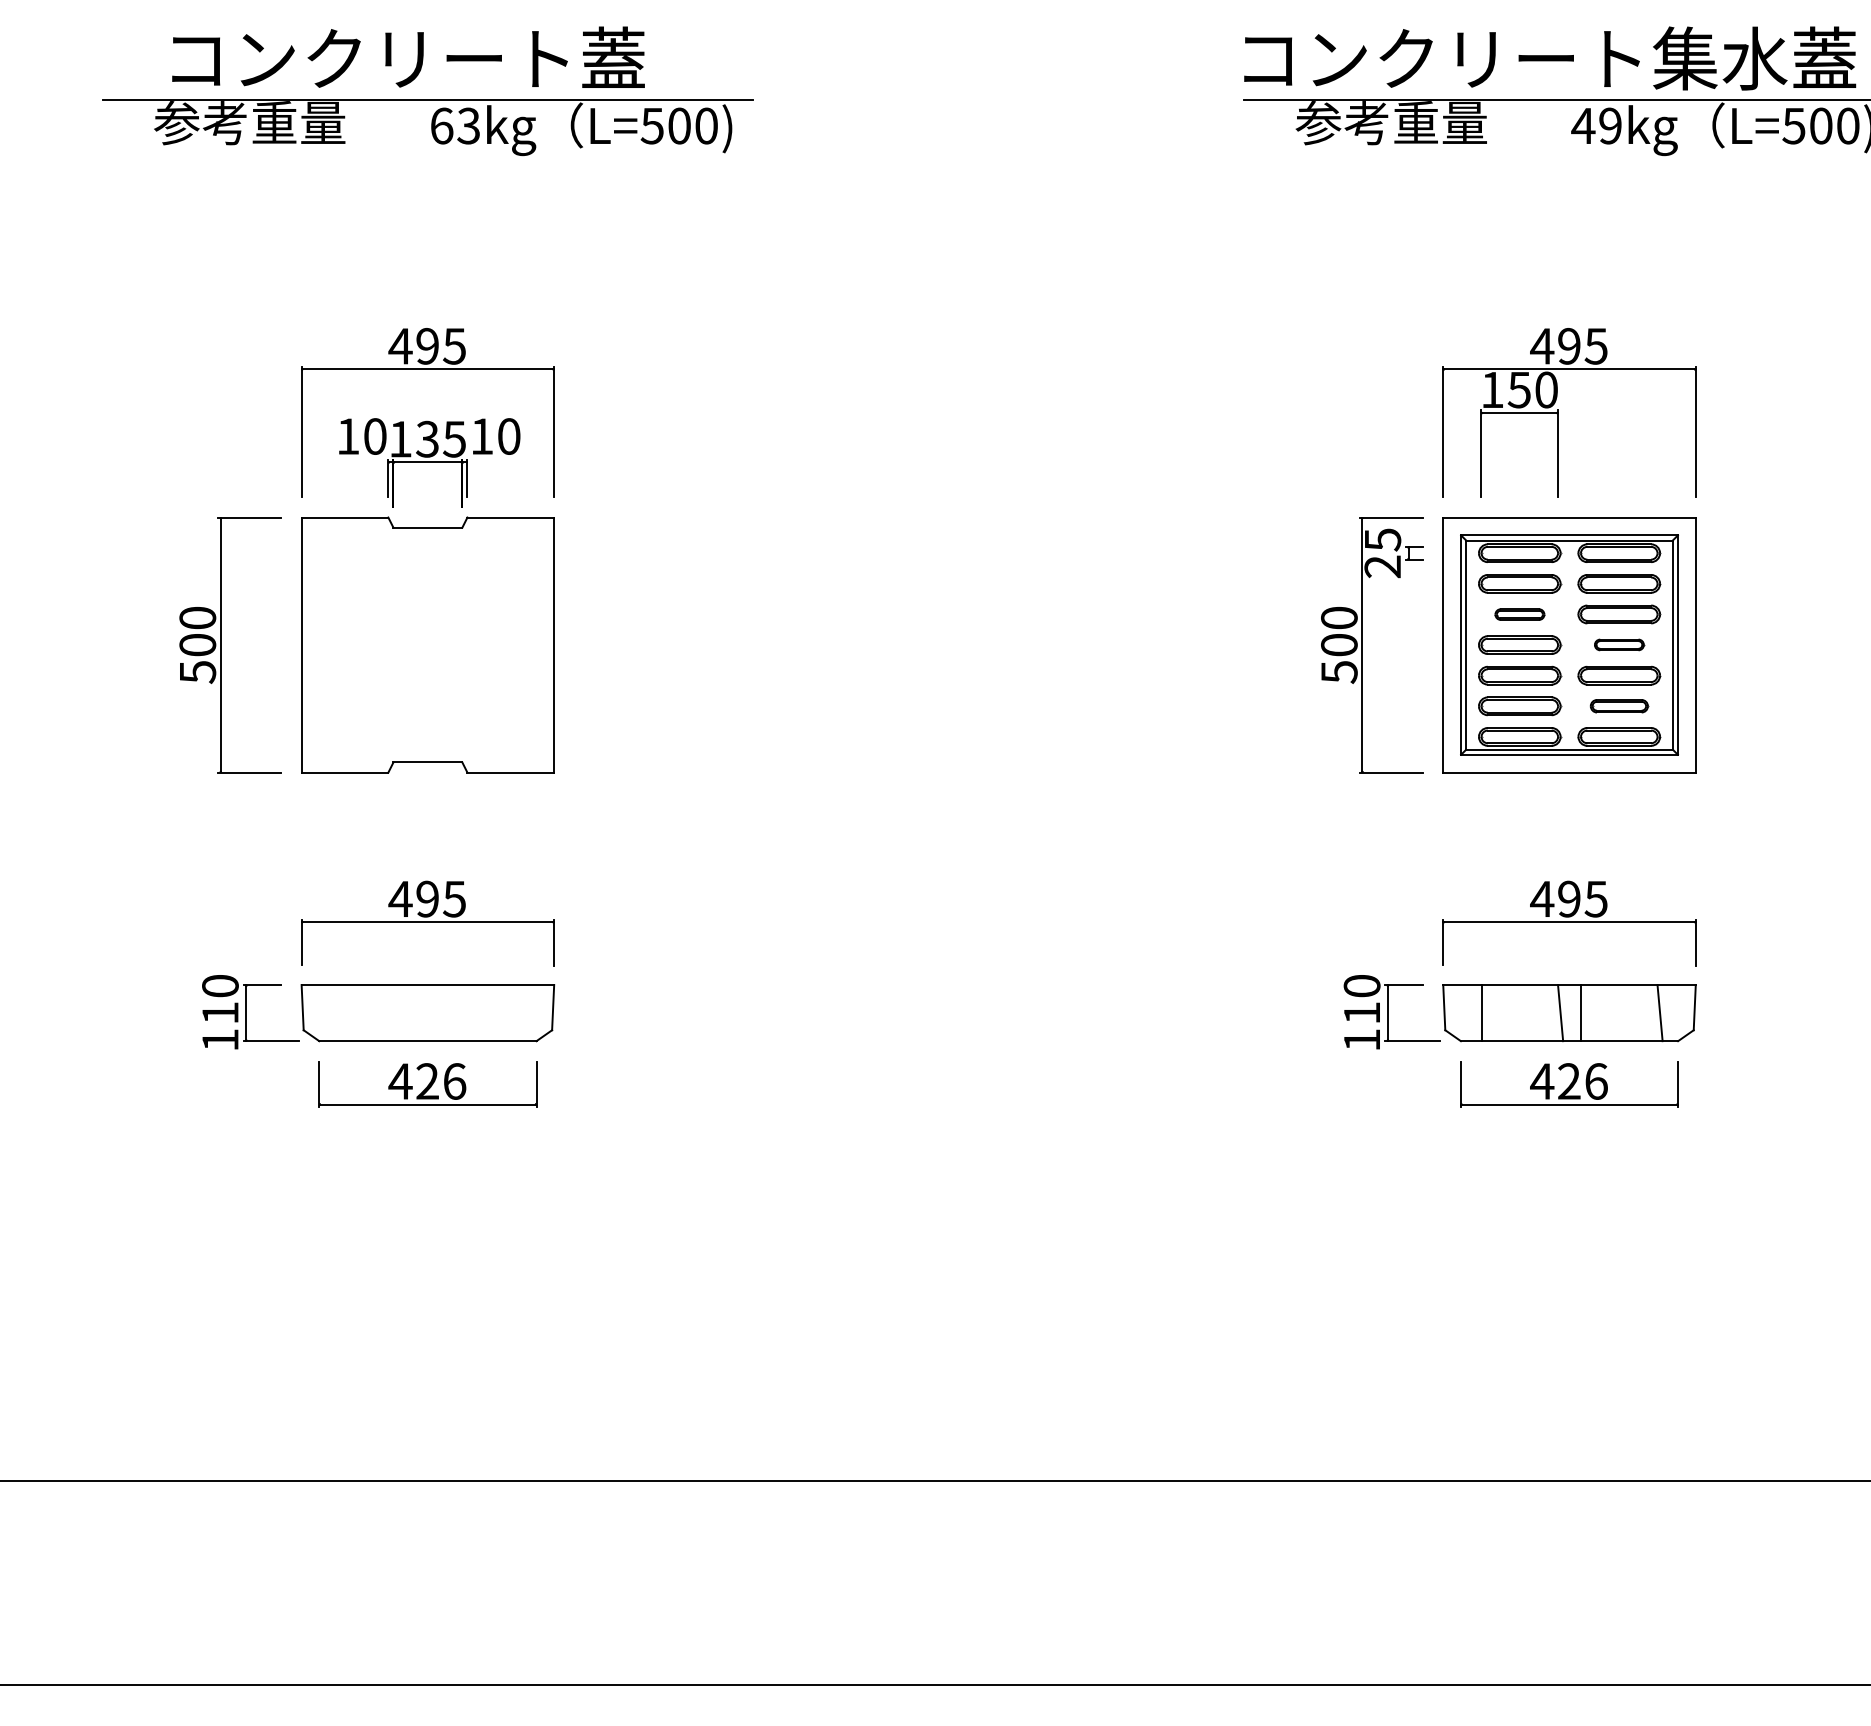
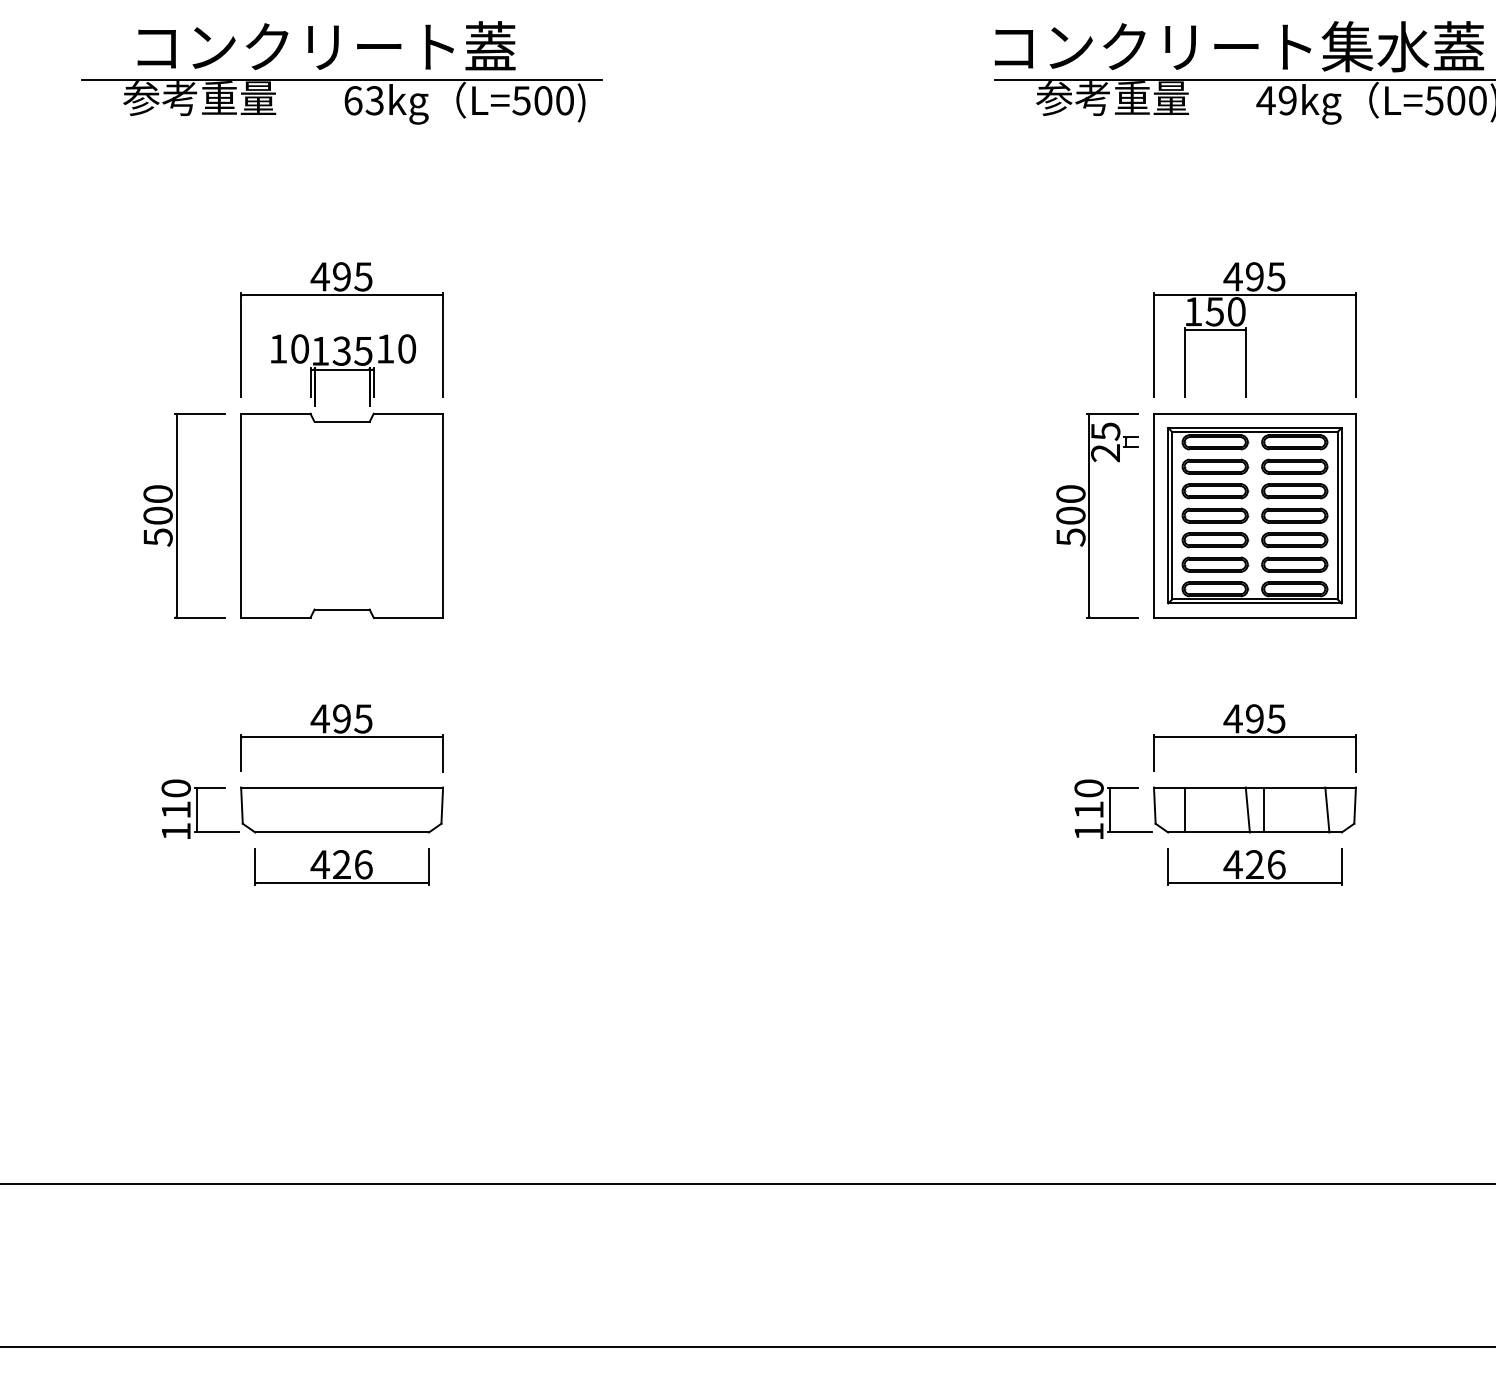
part: (1520, 614) -> (1215, 491), size x1.67
part: (1618, 644) -> (1294, 515), size x1.67
part: (1618, 706) -> (1294, 564), size x1.43

